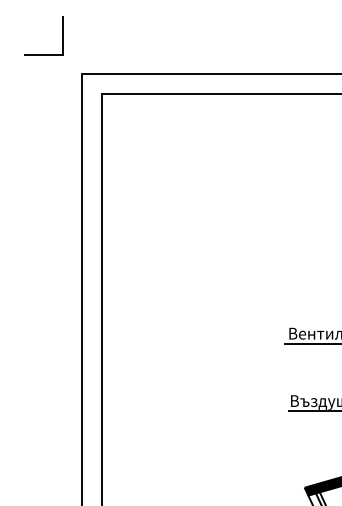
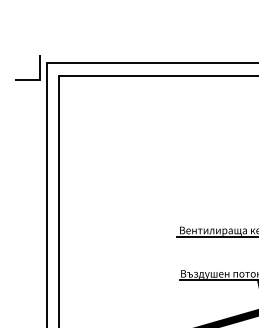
line: (61, 35) -> (39, 67), moved

